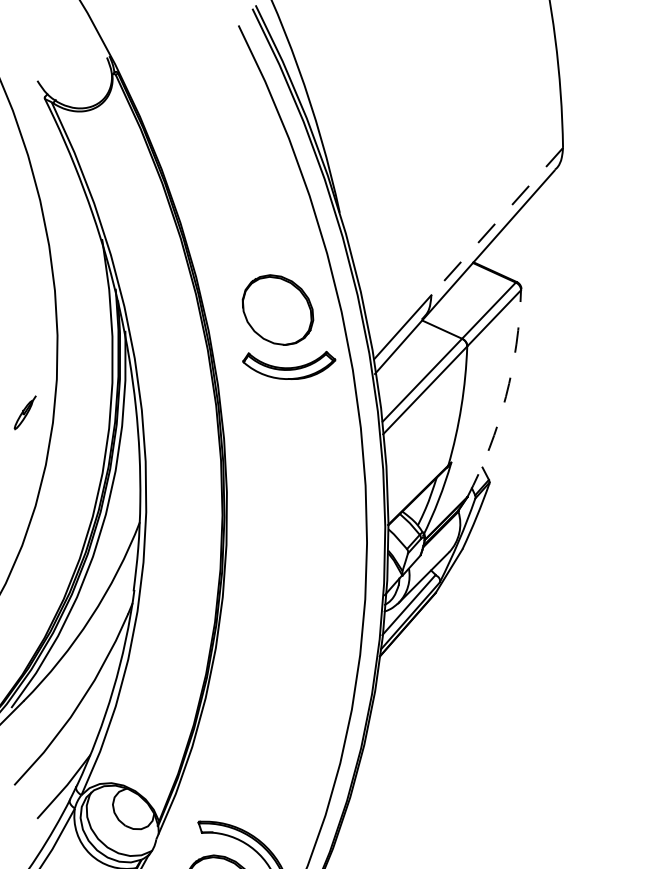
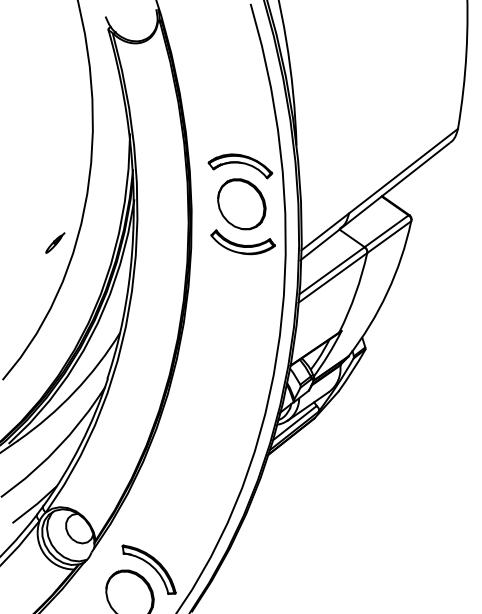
line: (497, 222) -> (403, 171), dashed -> solid
part: (266, 257) -> (240, 166), added
arc: (506, 396) -> (387, 292), dashed -> solid

